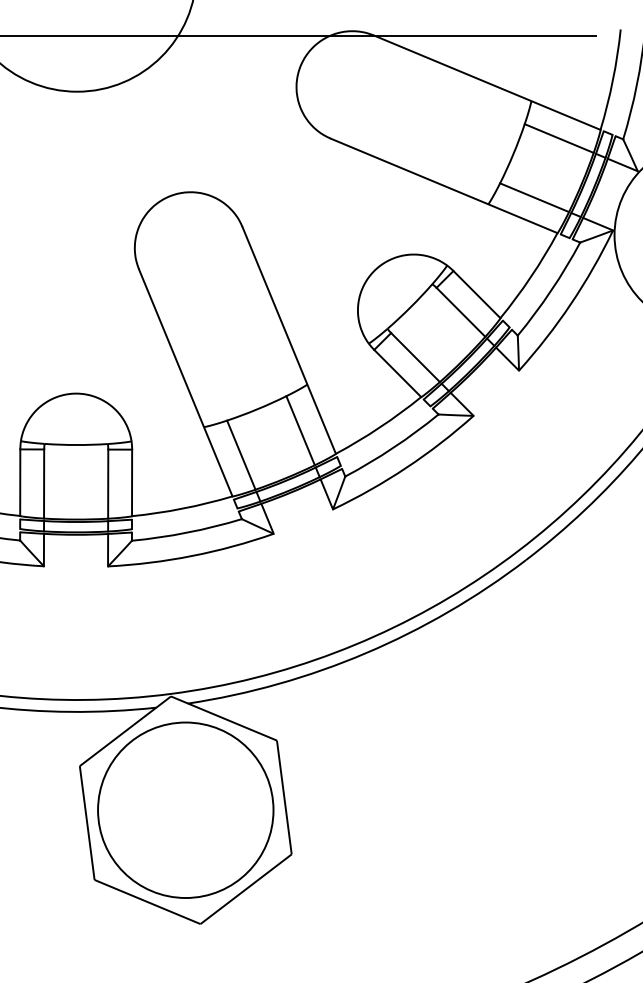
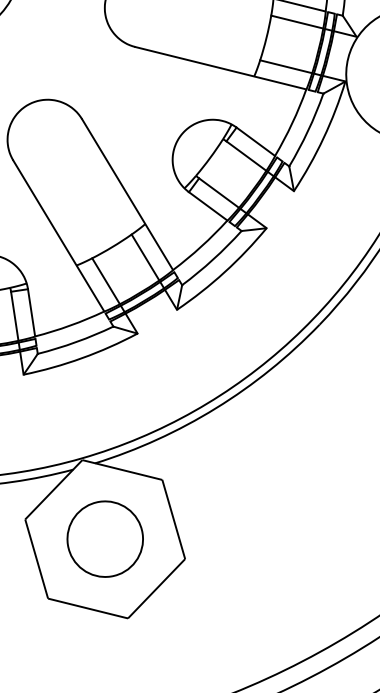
circle: (185, 809) -> (104, 538), size x0.6

